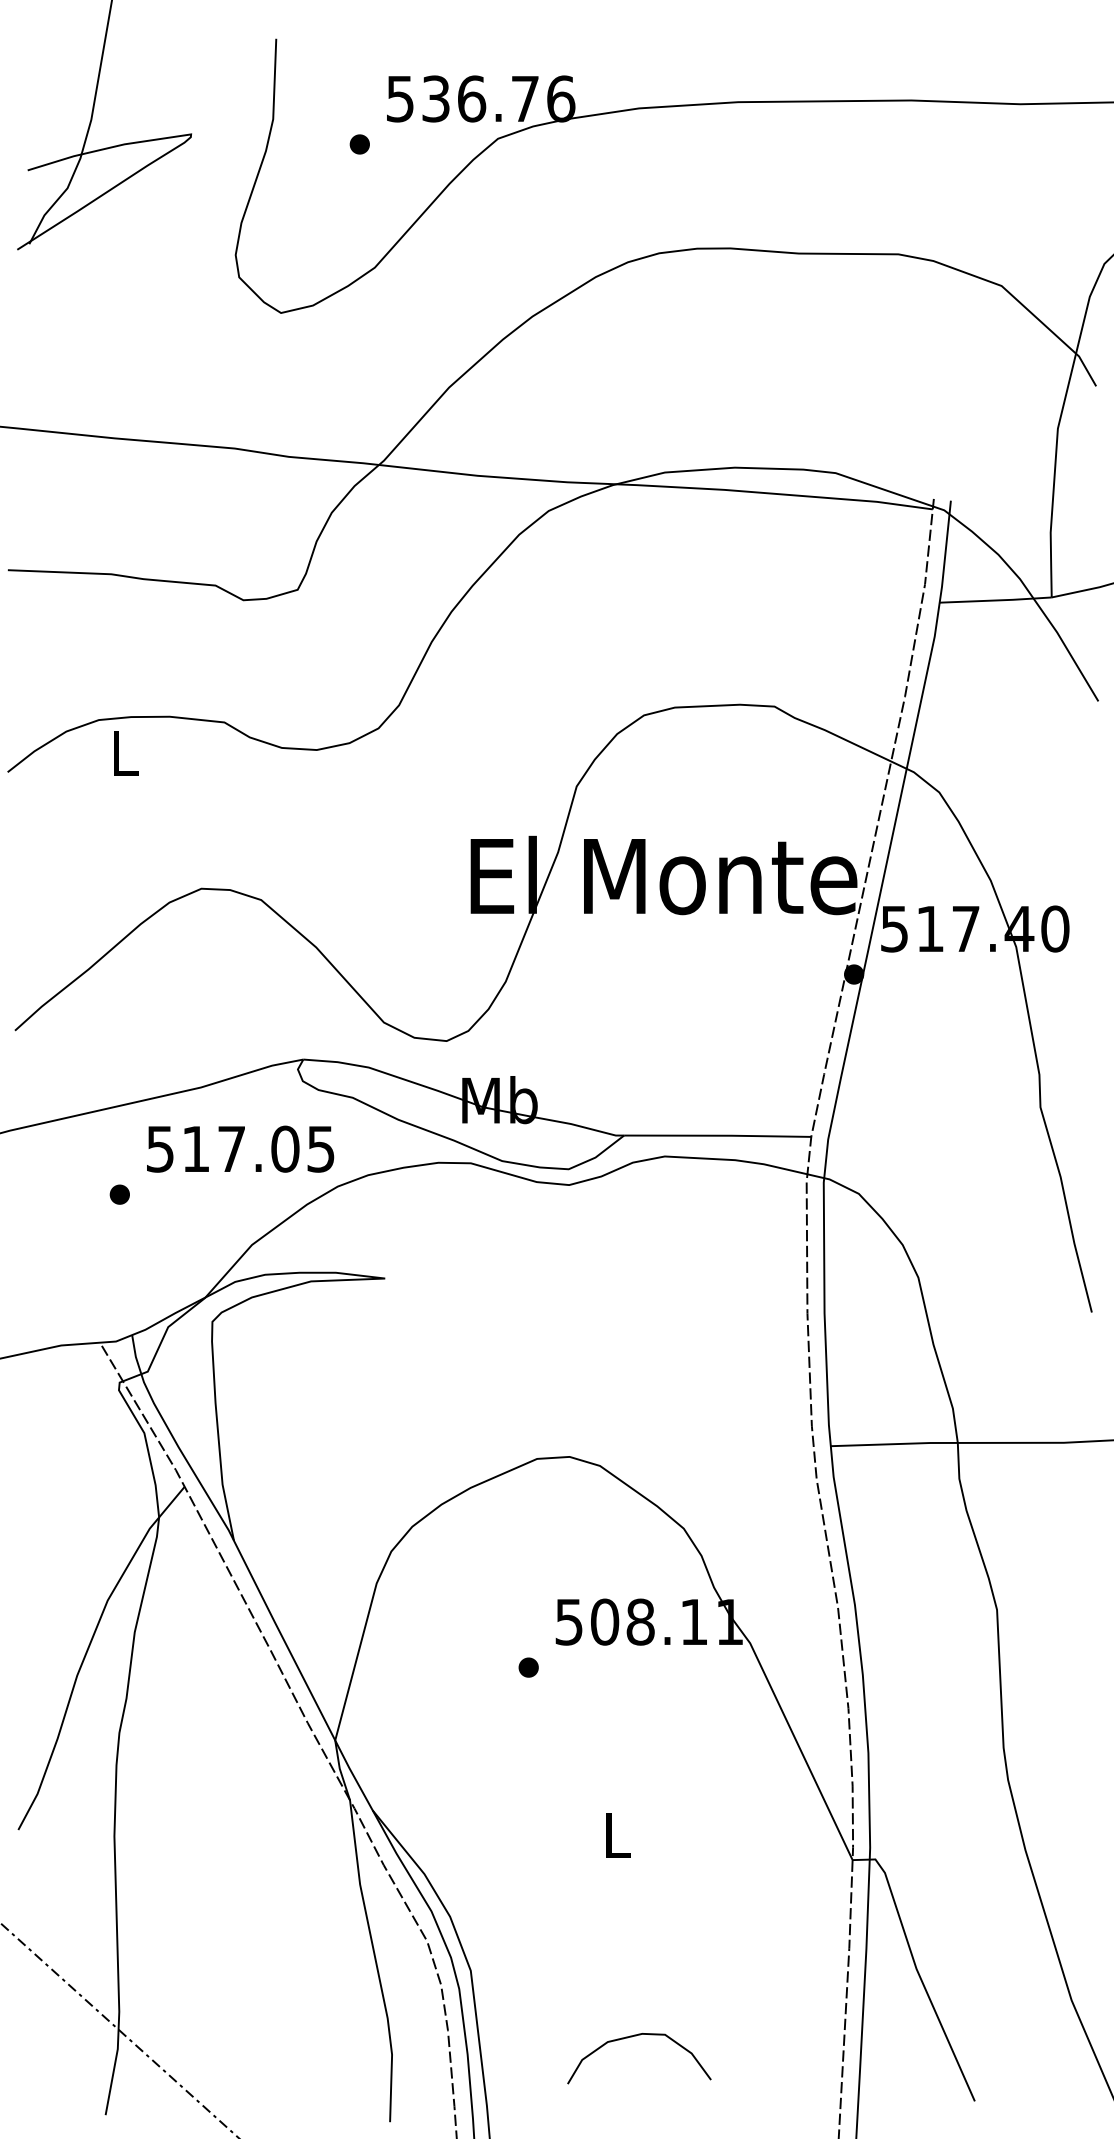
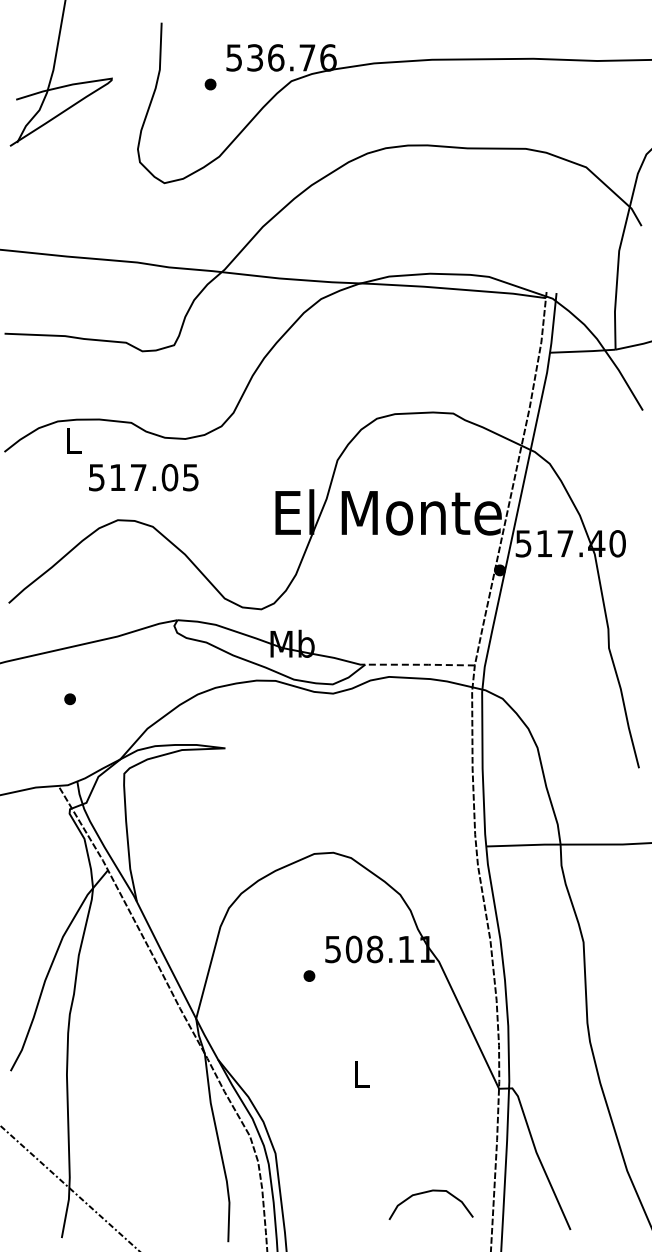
line: (718, 1135) -> (420, 664), solid -> dashed
text: (240, 1148) -> (143, 477), moved
curve: (636, 2037) -> (429, 1192), moved

